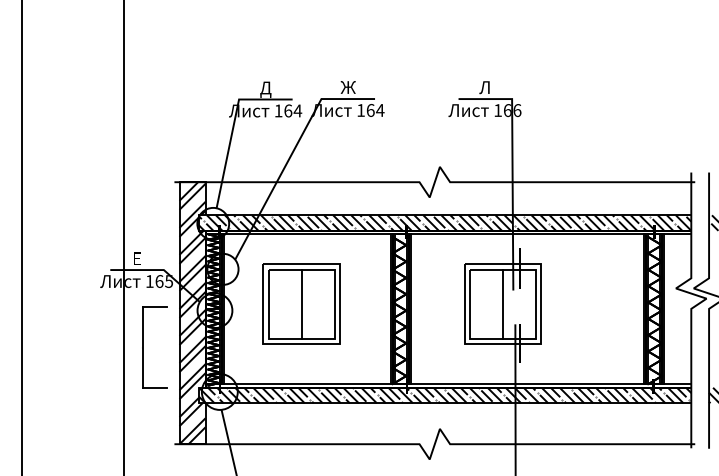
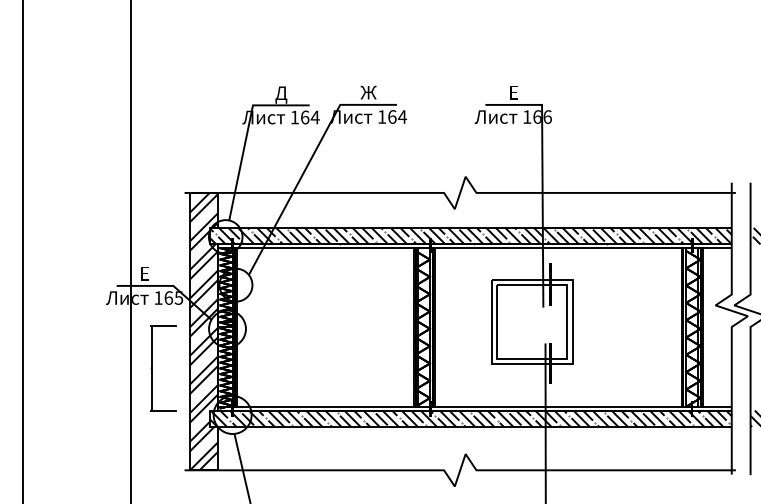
text: (484, 87) -> (512, 92), Л -> Е
part: (301, 303) -> (319, 321), removed
line: (503, 303) -> (532, 321), removed

